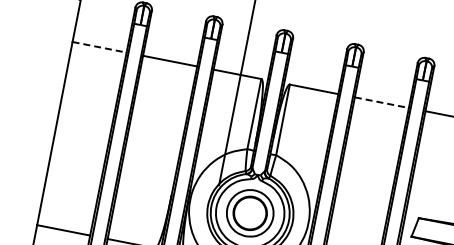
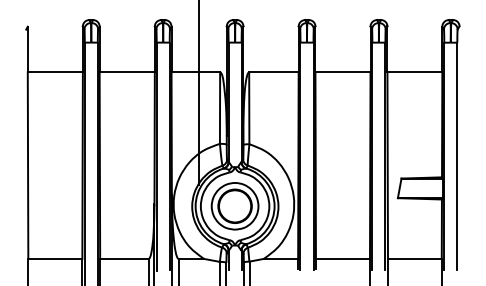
line: (99, 47) -> (55, 72), dashed -> solid
line: (381, 102) -> (342, 72), dashed -> solid

